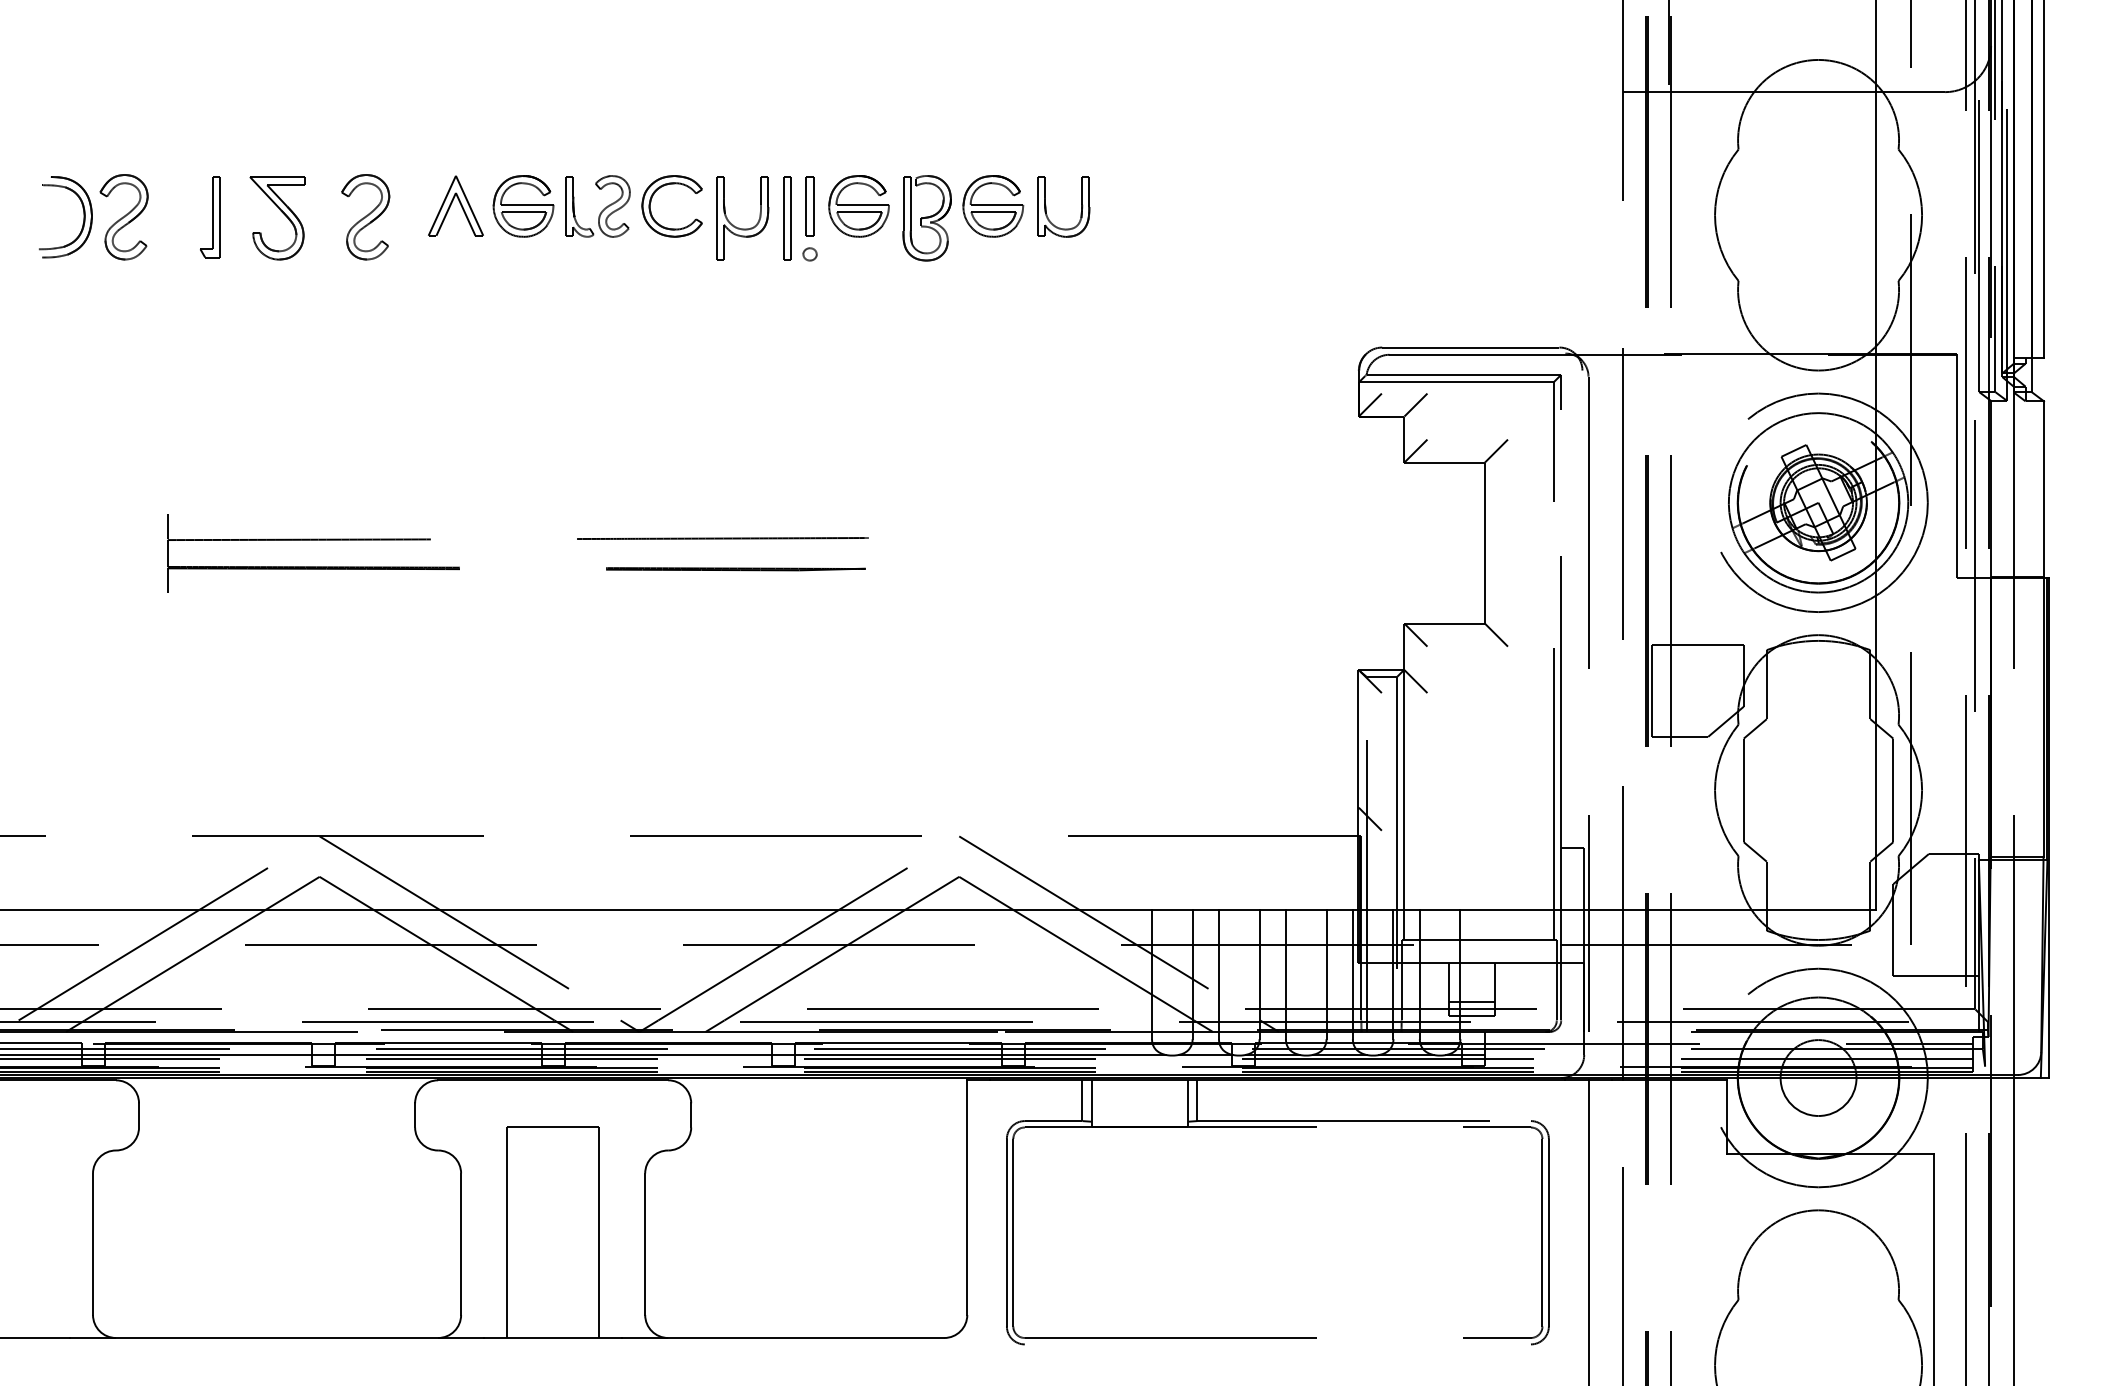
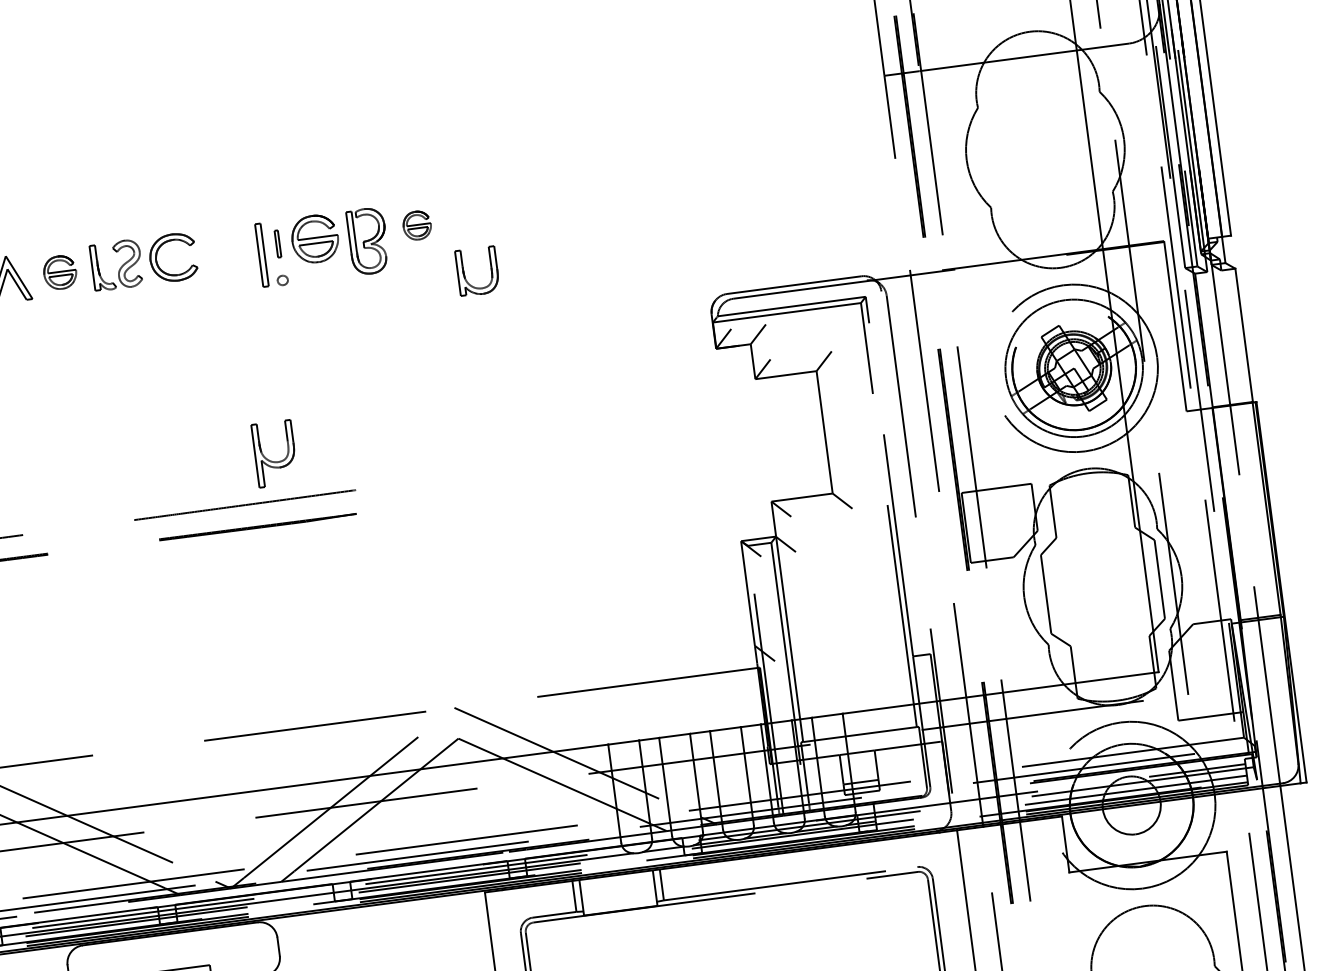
part: (523, 206) -> (60, 272), size x0.7
part: (809, 206) -> (277, 244), size x0.6
part: (993, 206) -> (417, 225), size x0.6
part: (1046, 206) -> (464, 272), moved
part: (739, 227) -> (273, 461), moved

